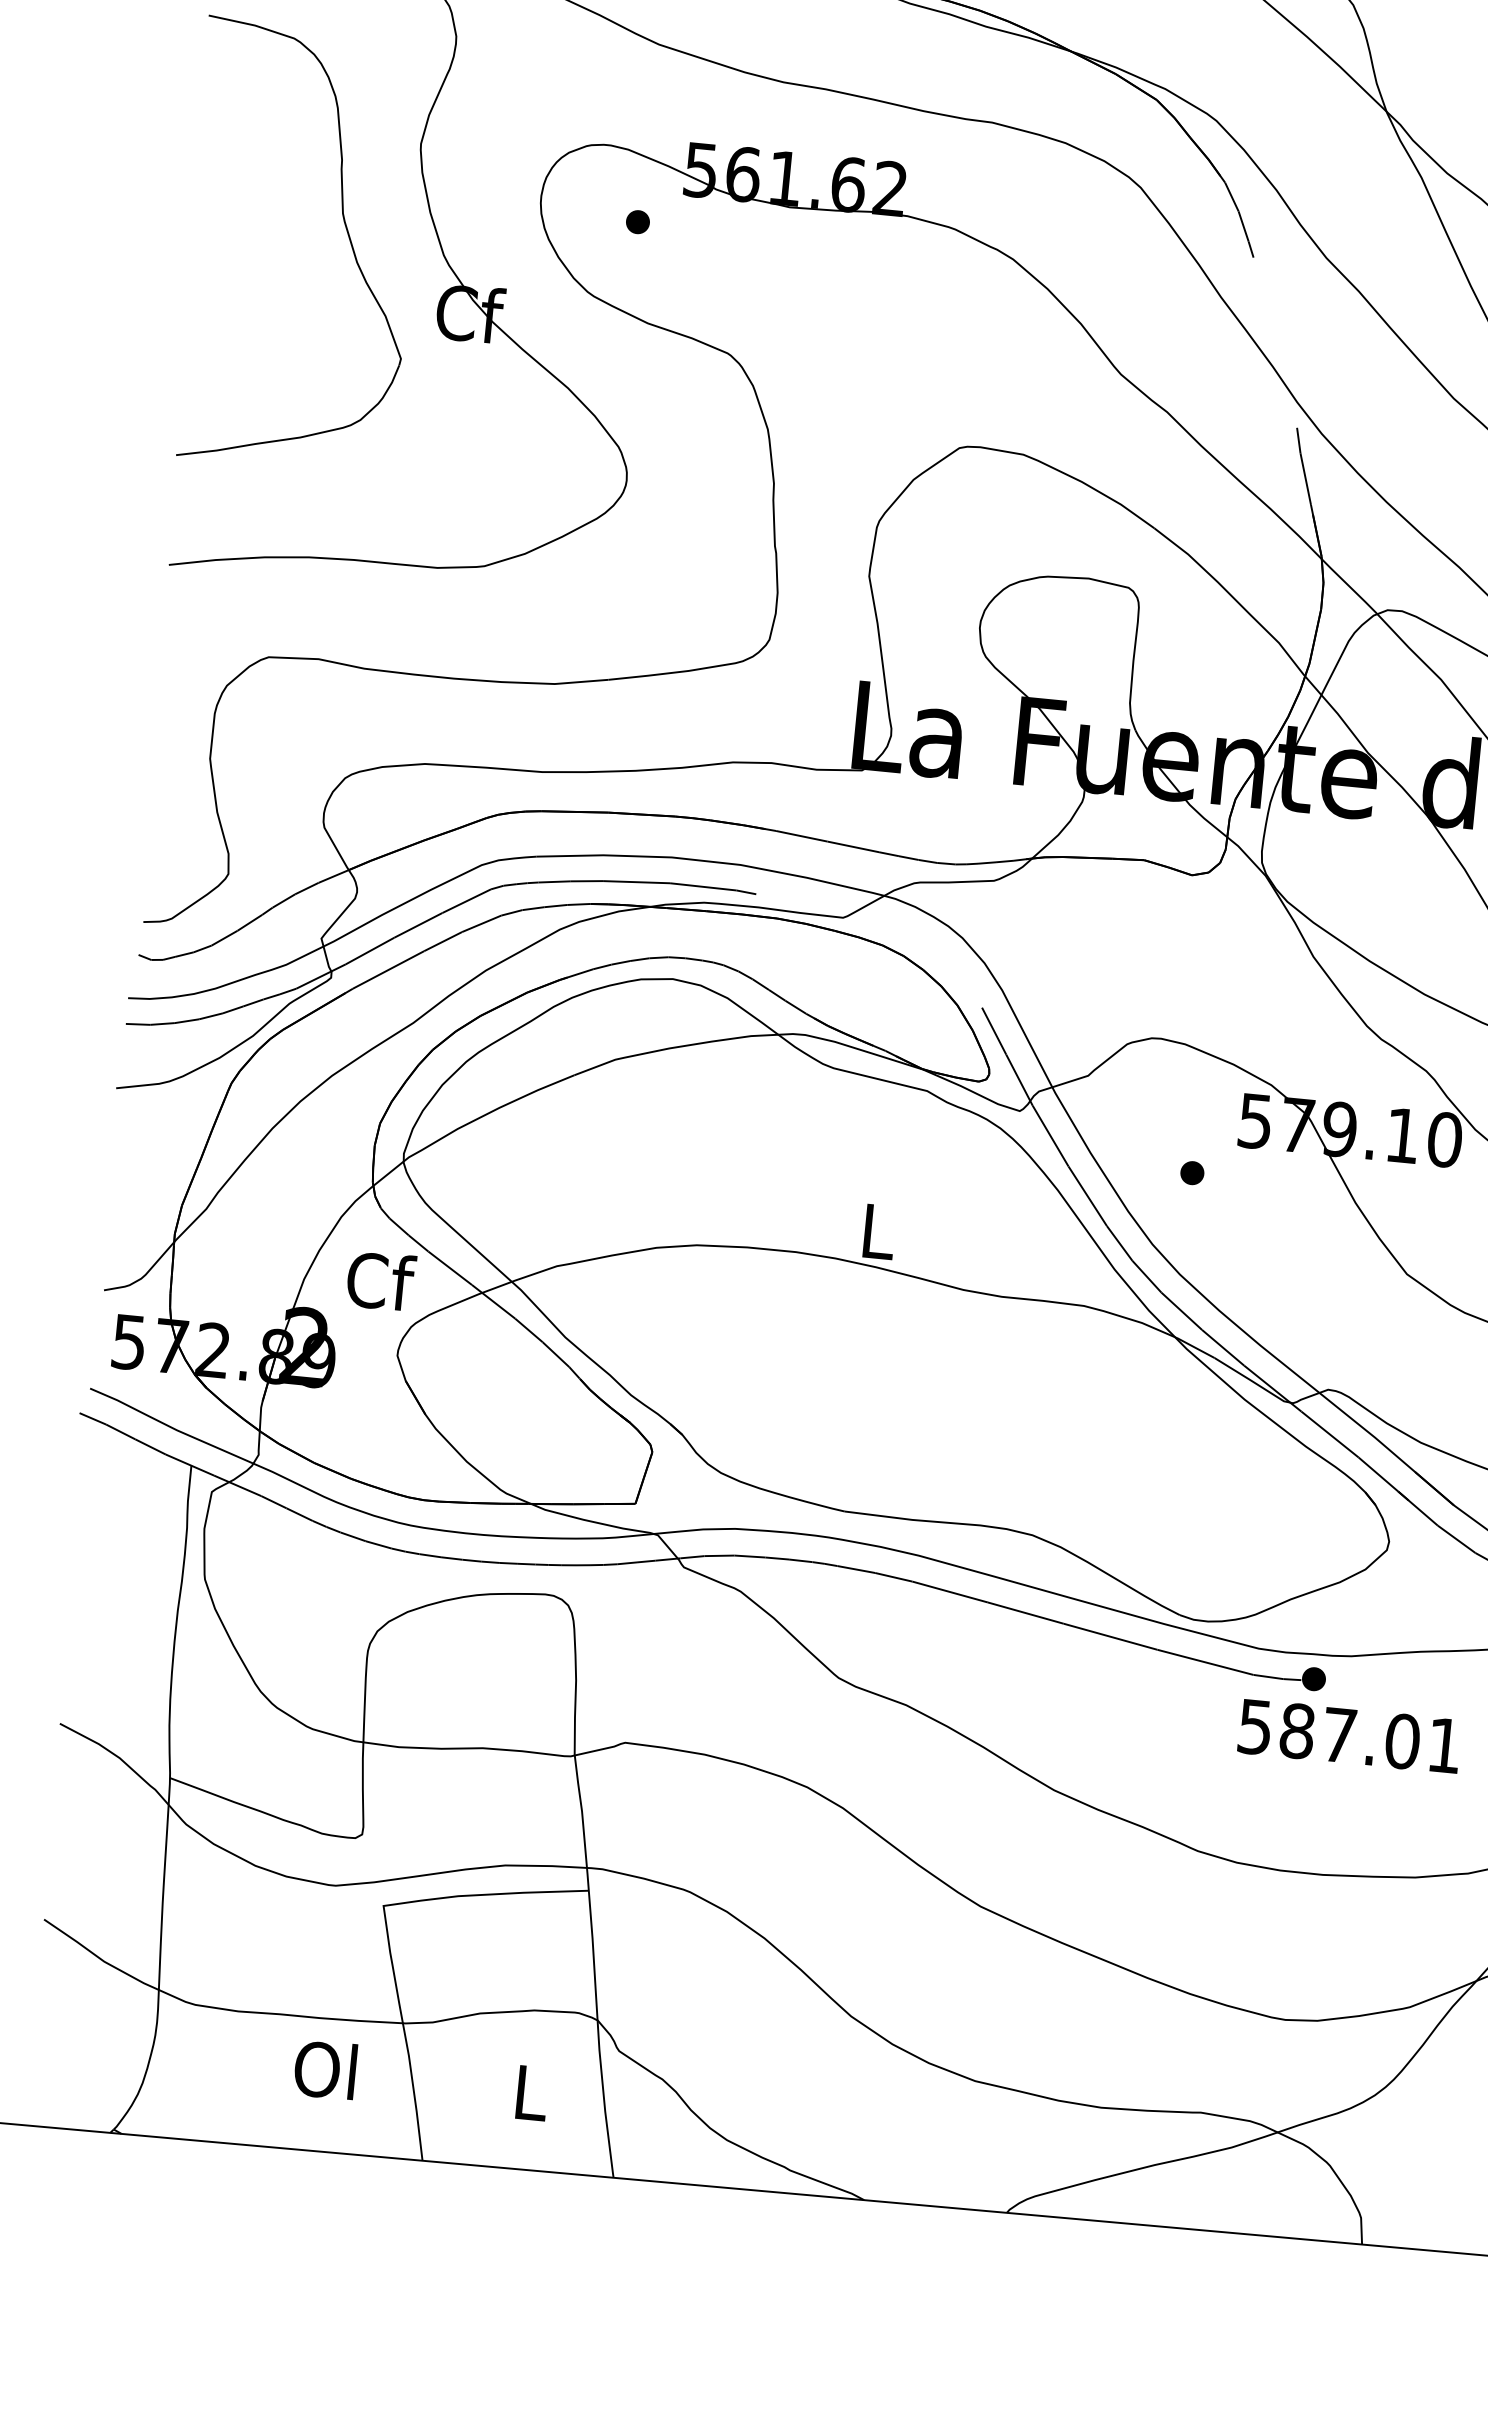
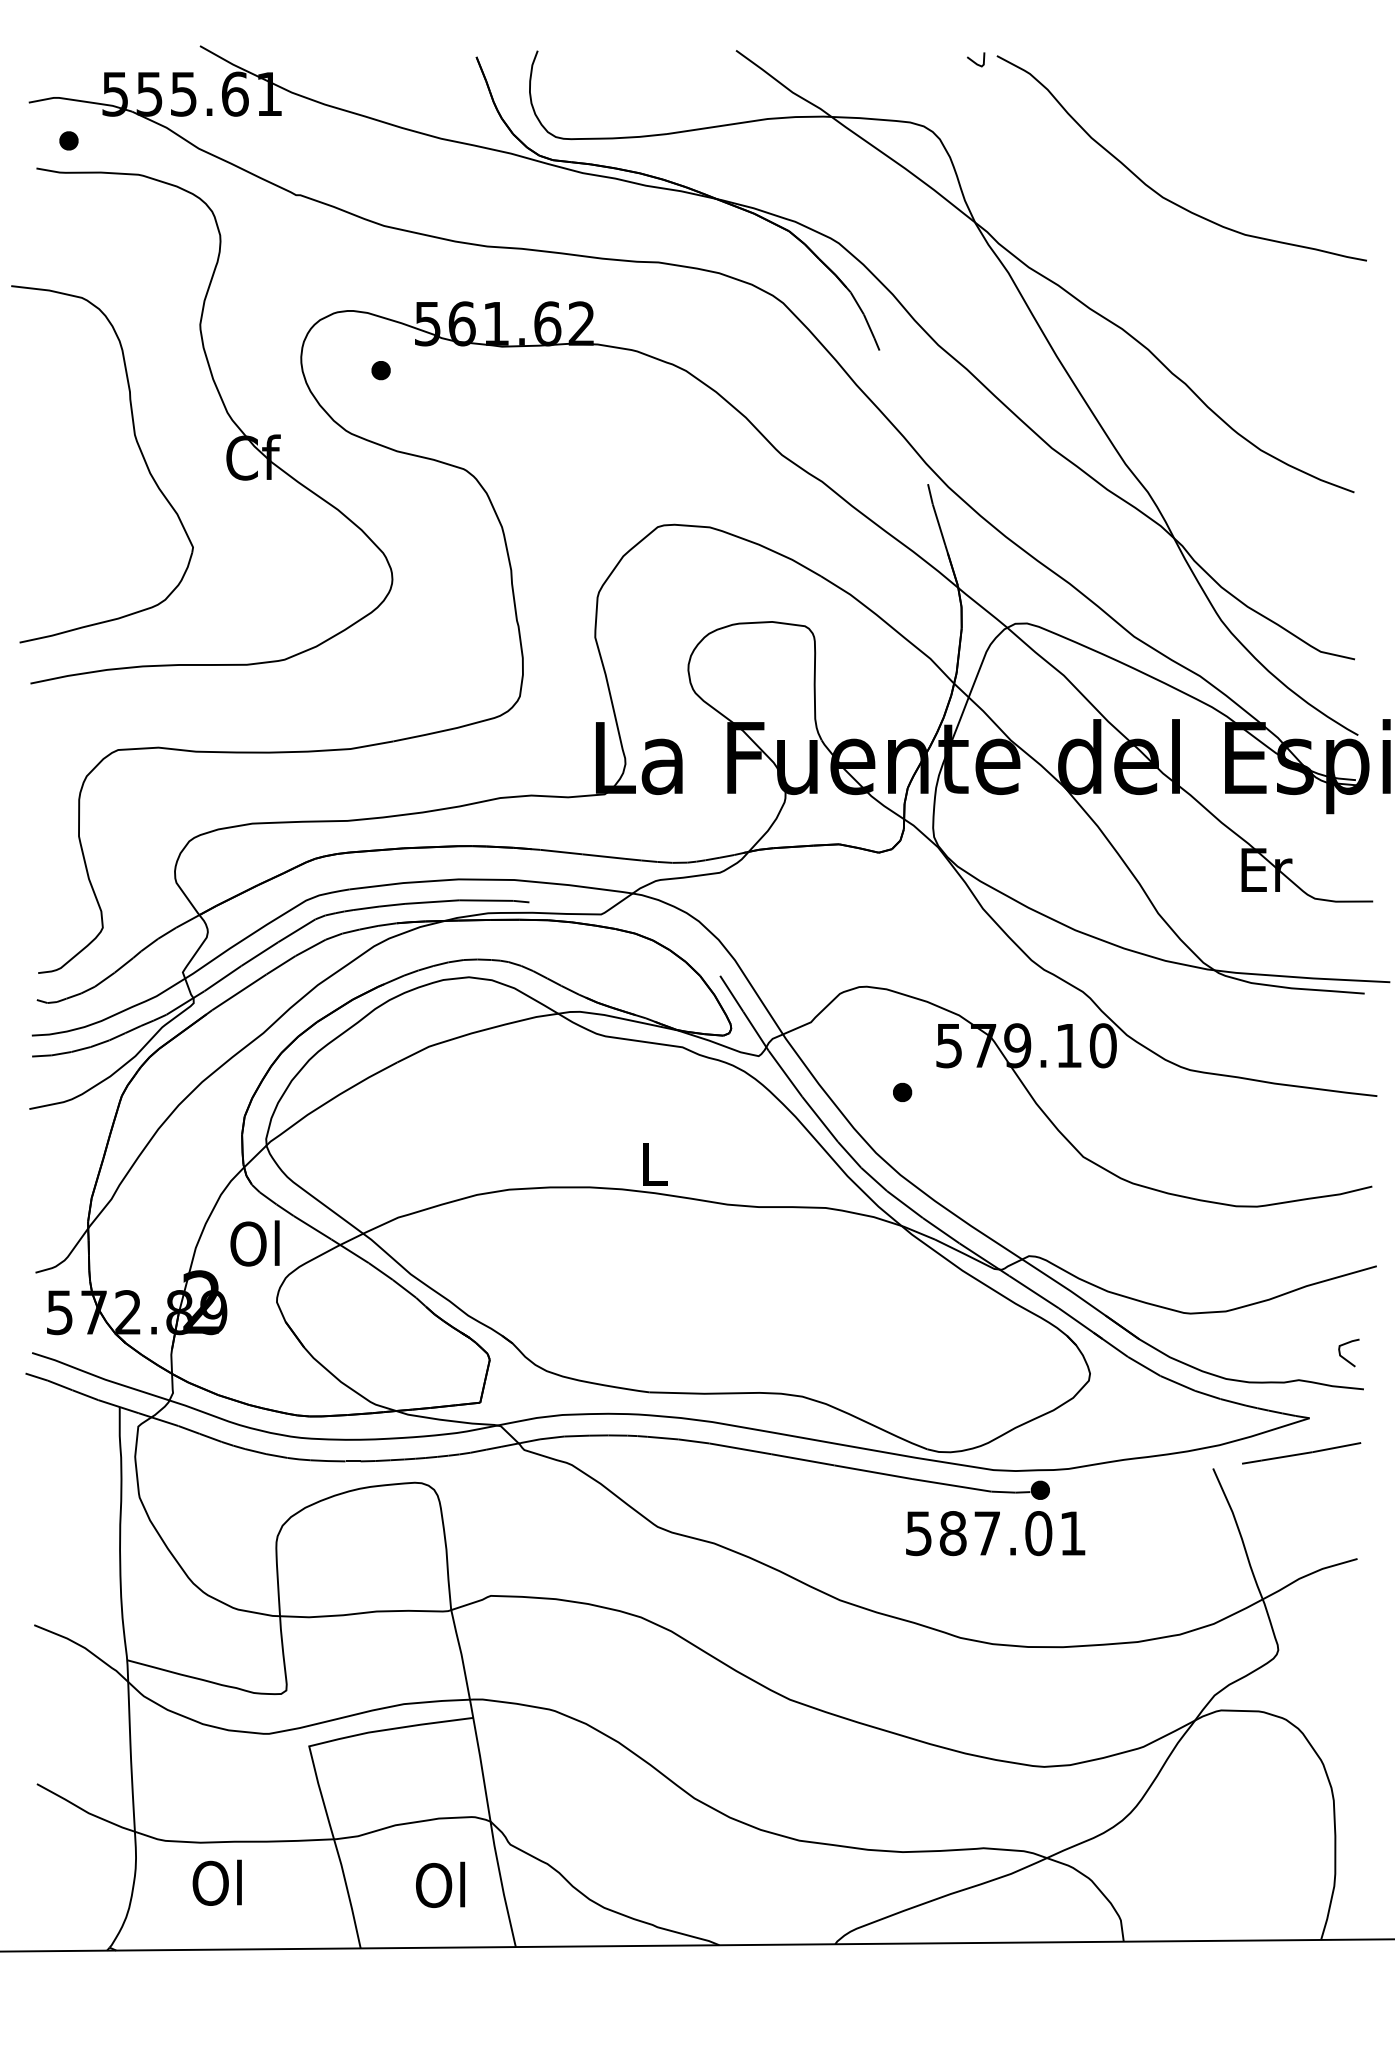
part: (345, 230) -> (138, 448), moved
text: (380, 1281) -> (257, 1243), Cf -> Ol
text: (1349, 1736) -> (995, 1533), moved
text: (324, 2069) -> (216, 1882), moved
text: (528, 2091) -> (440, 1884), L -> Ol

